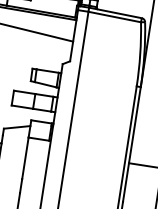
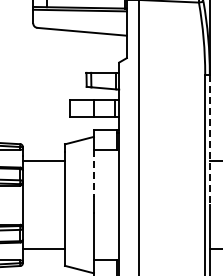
line: (131, 144) -> (209, 140), solid -> dashed
line: (25, 158) -> (93, 173), solid -> dashed

